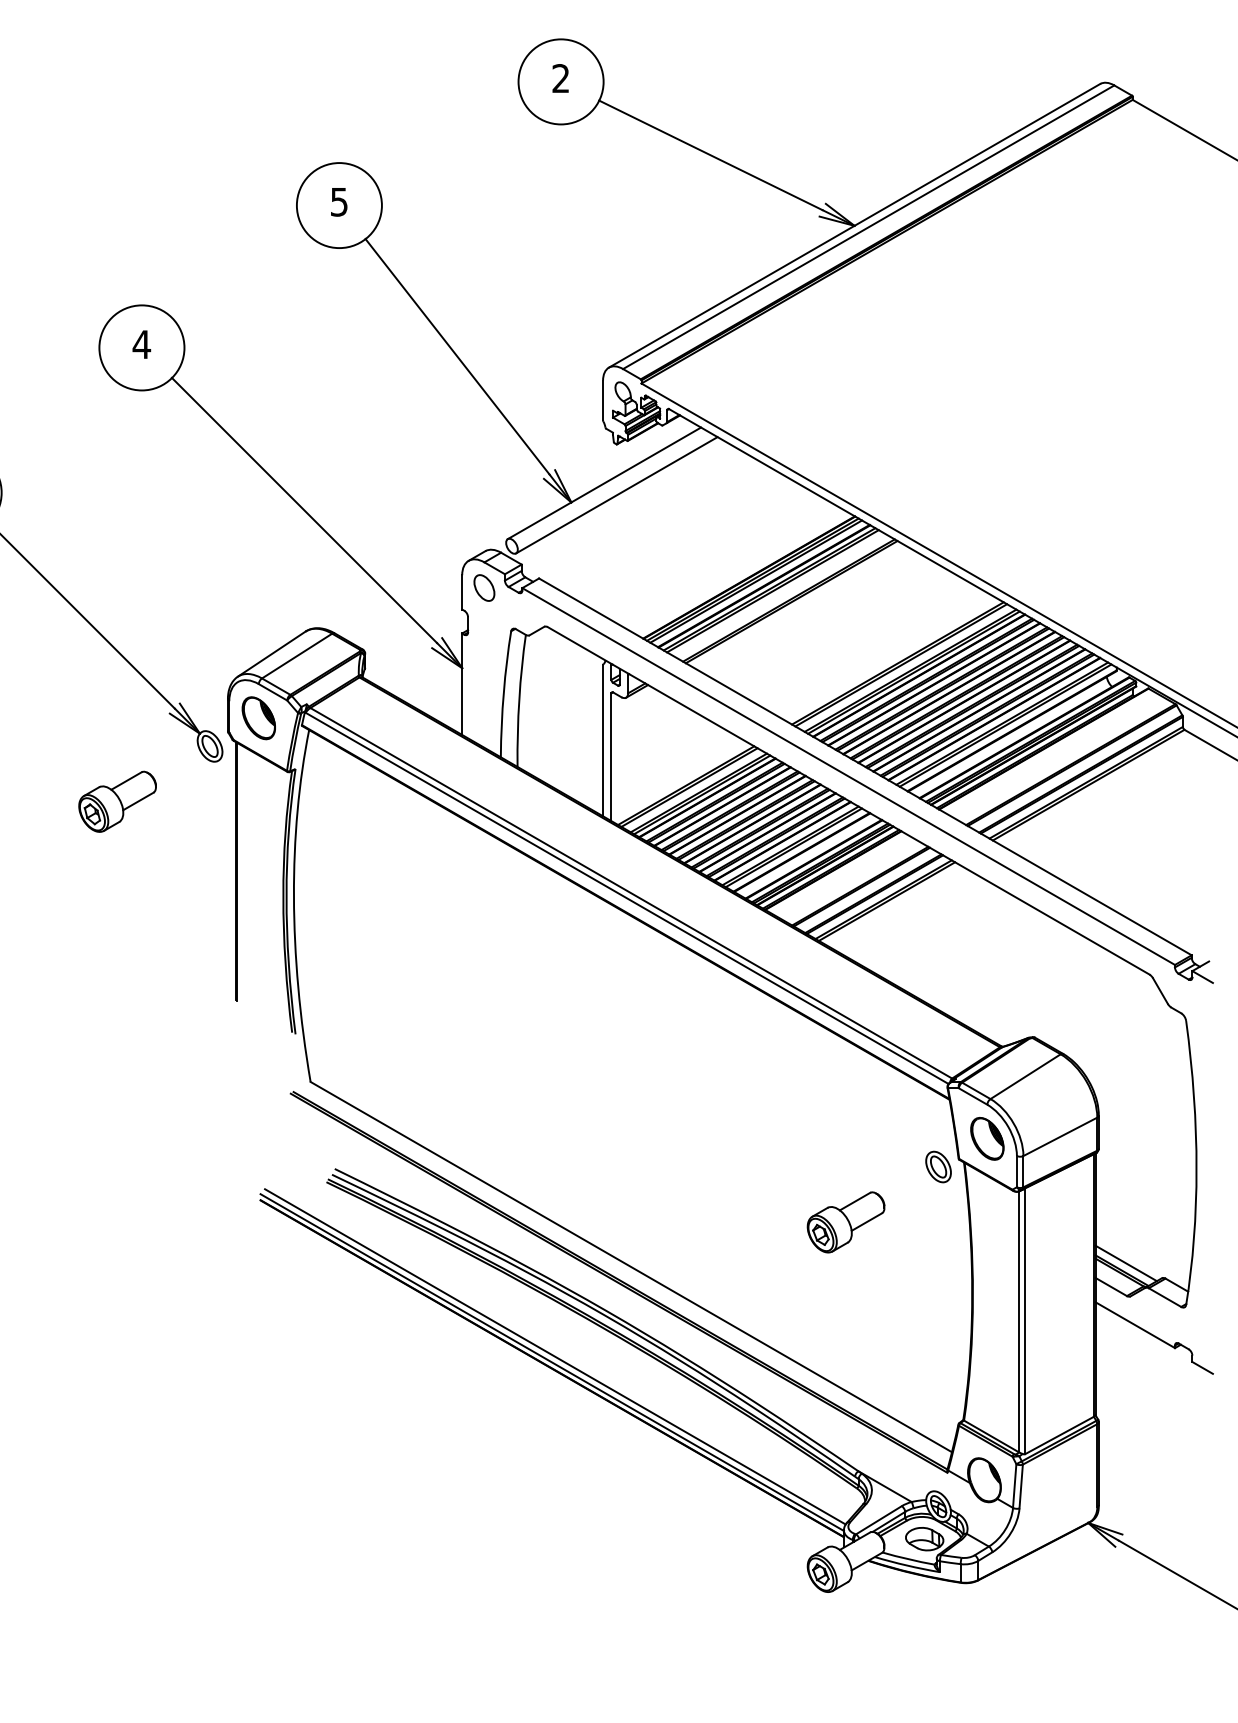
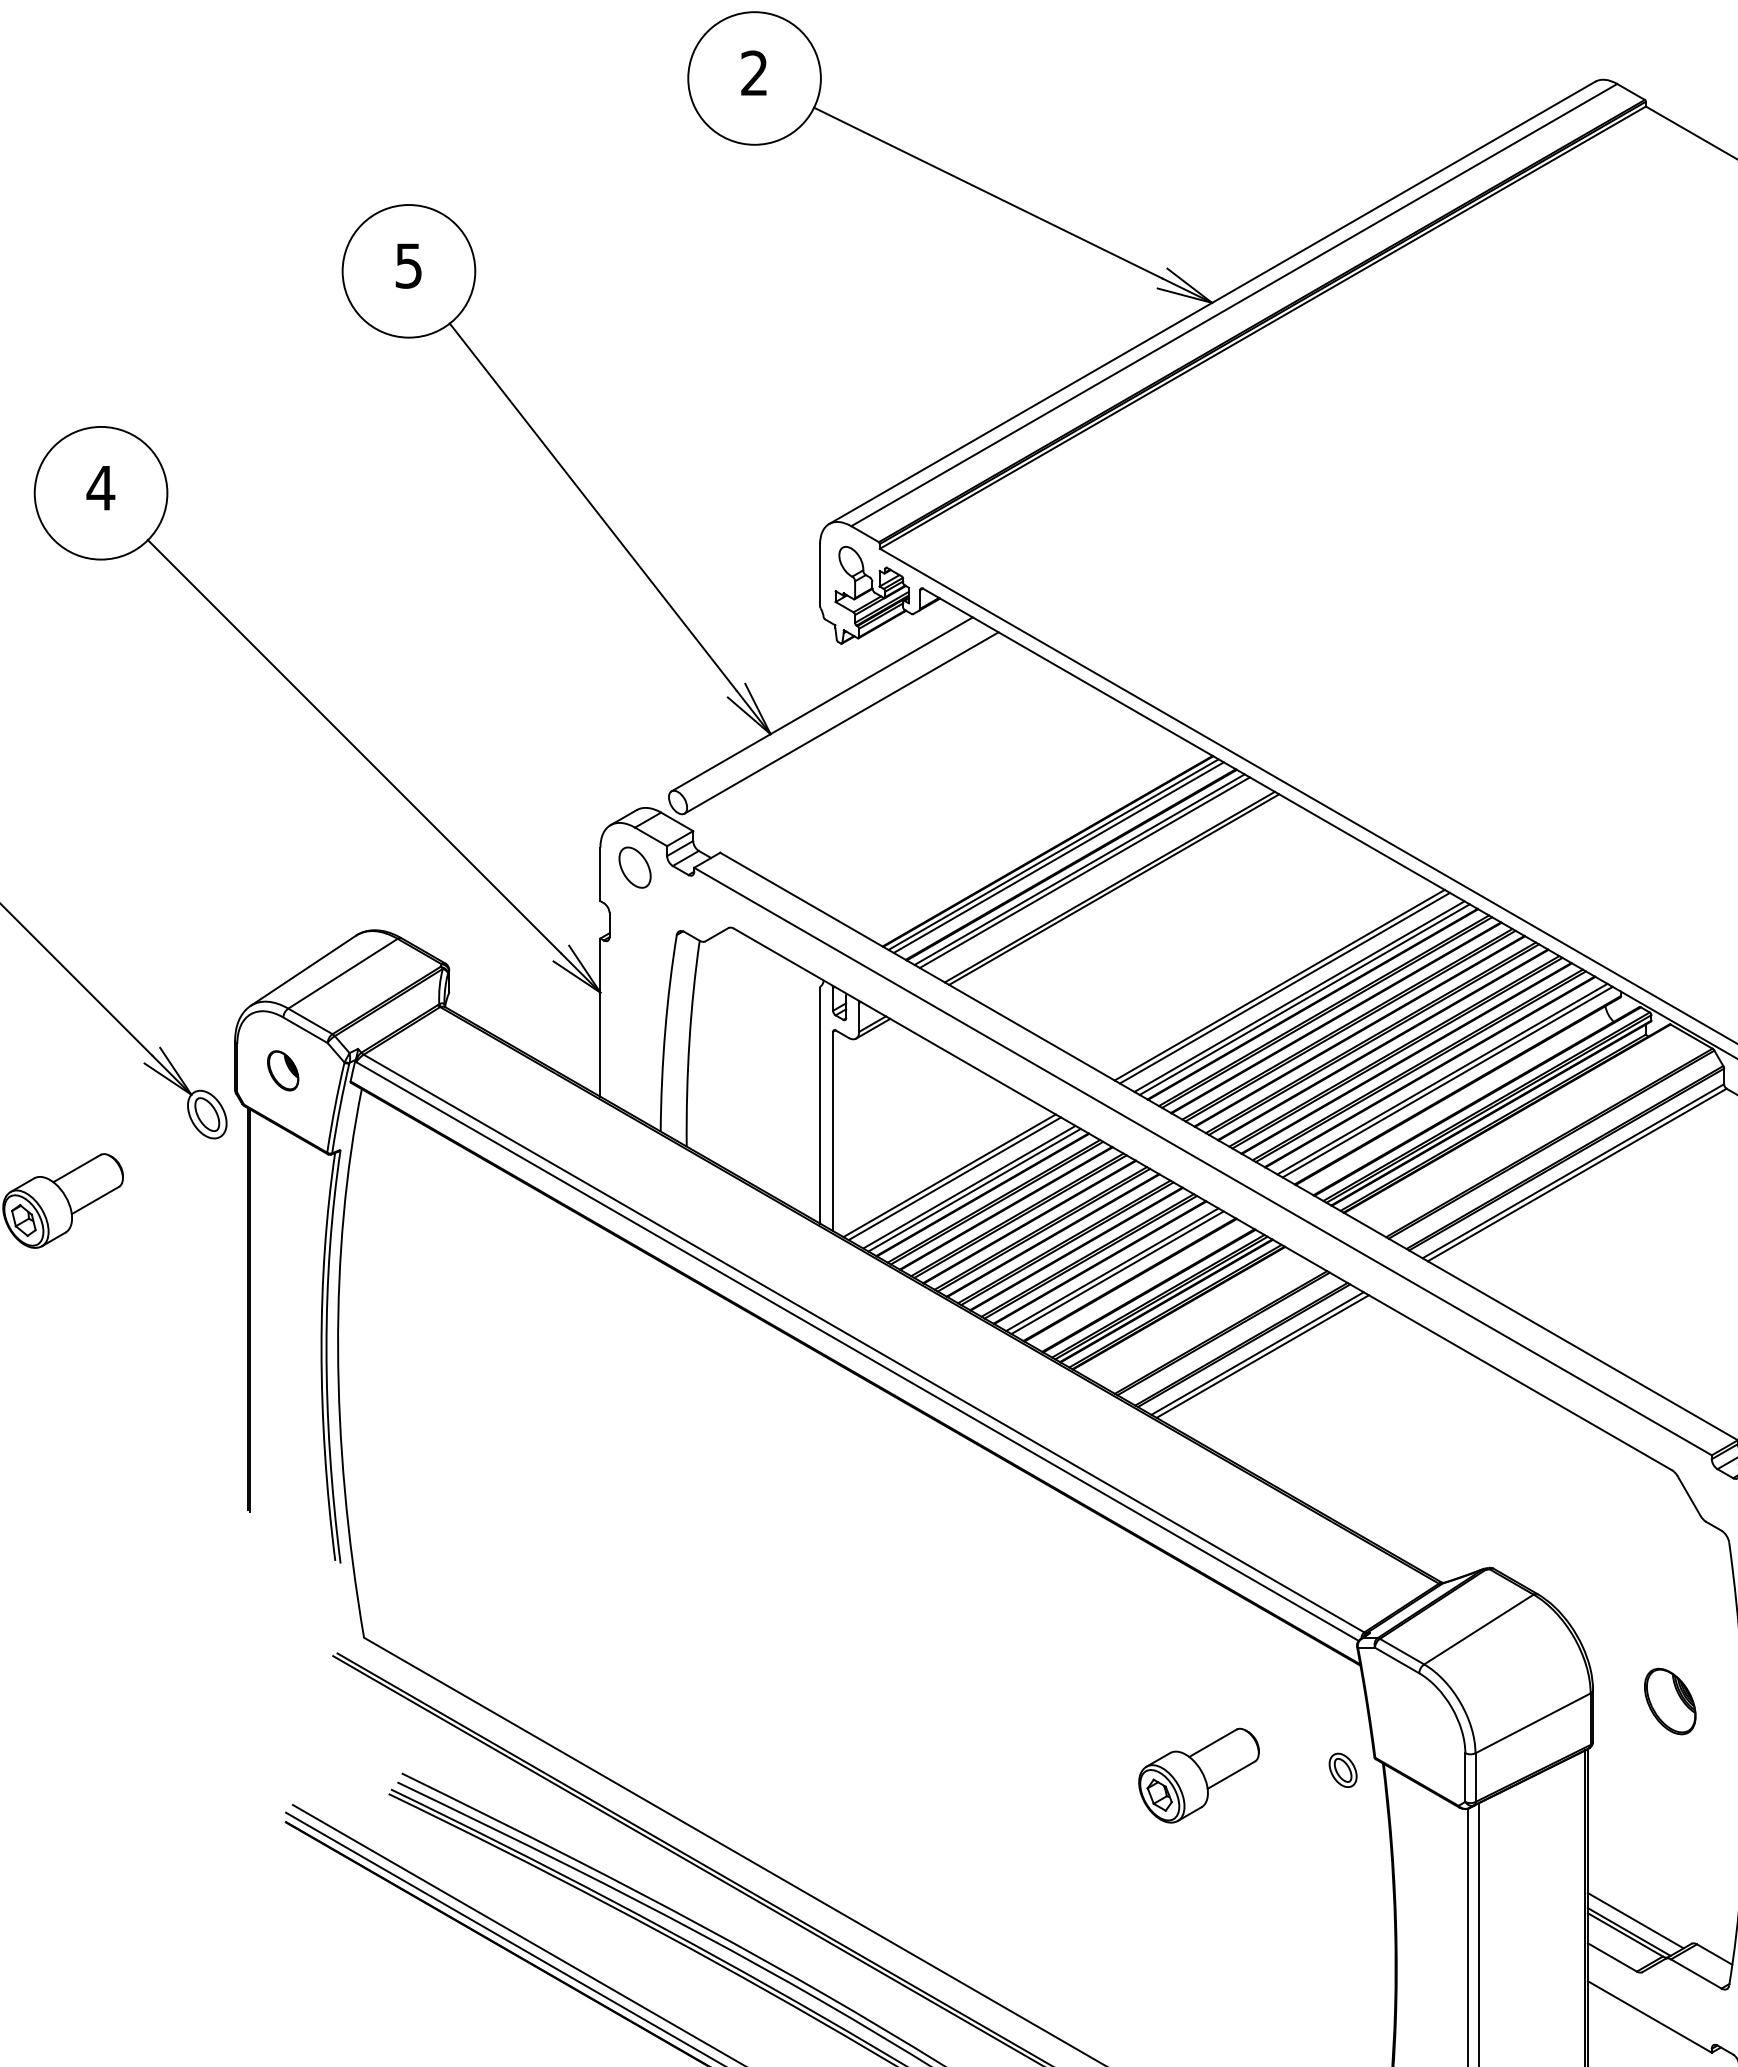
part: (258, 718) -> (282, 1071), size x0.6
part: (987, 1138) -> (1670, 1700), moved
part: (938, 1166) -> (1343, 1769), size x0.7
part: (845, 1222) -> (1198, 1775), moved

